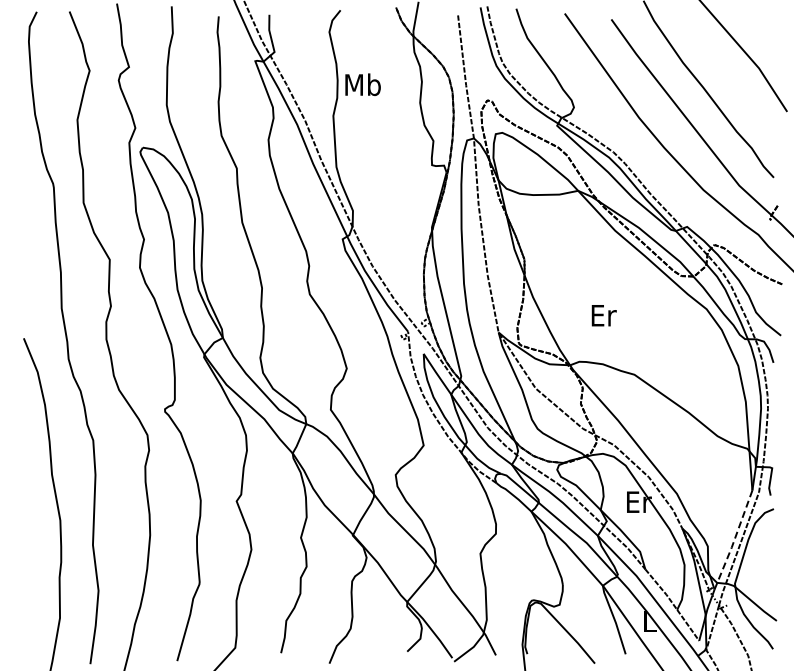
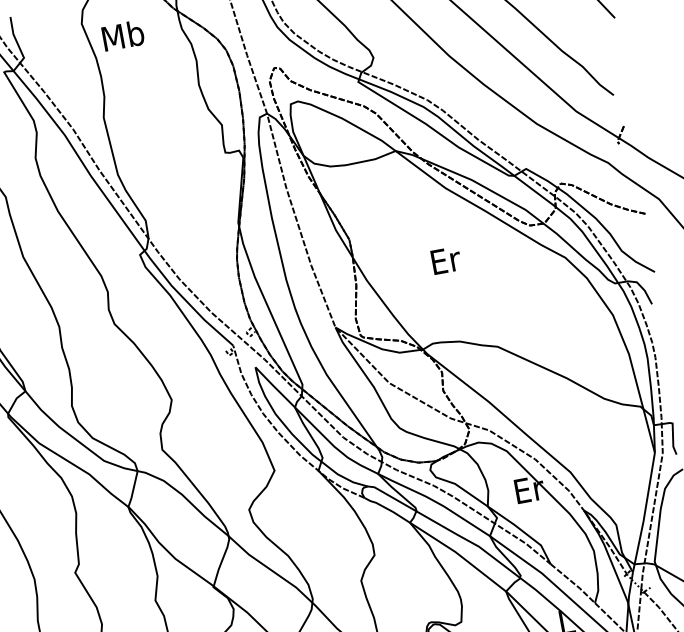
text: (362, 84) -> (122, 35), moved
text: (603, 315) -> (445, 260), moved
line: (734, 541) -> (645, 514), dashed -> solid

